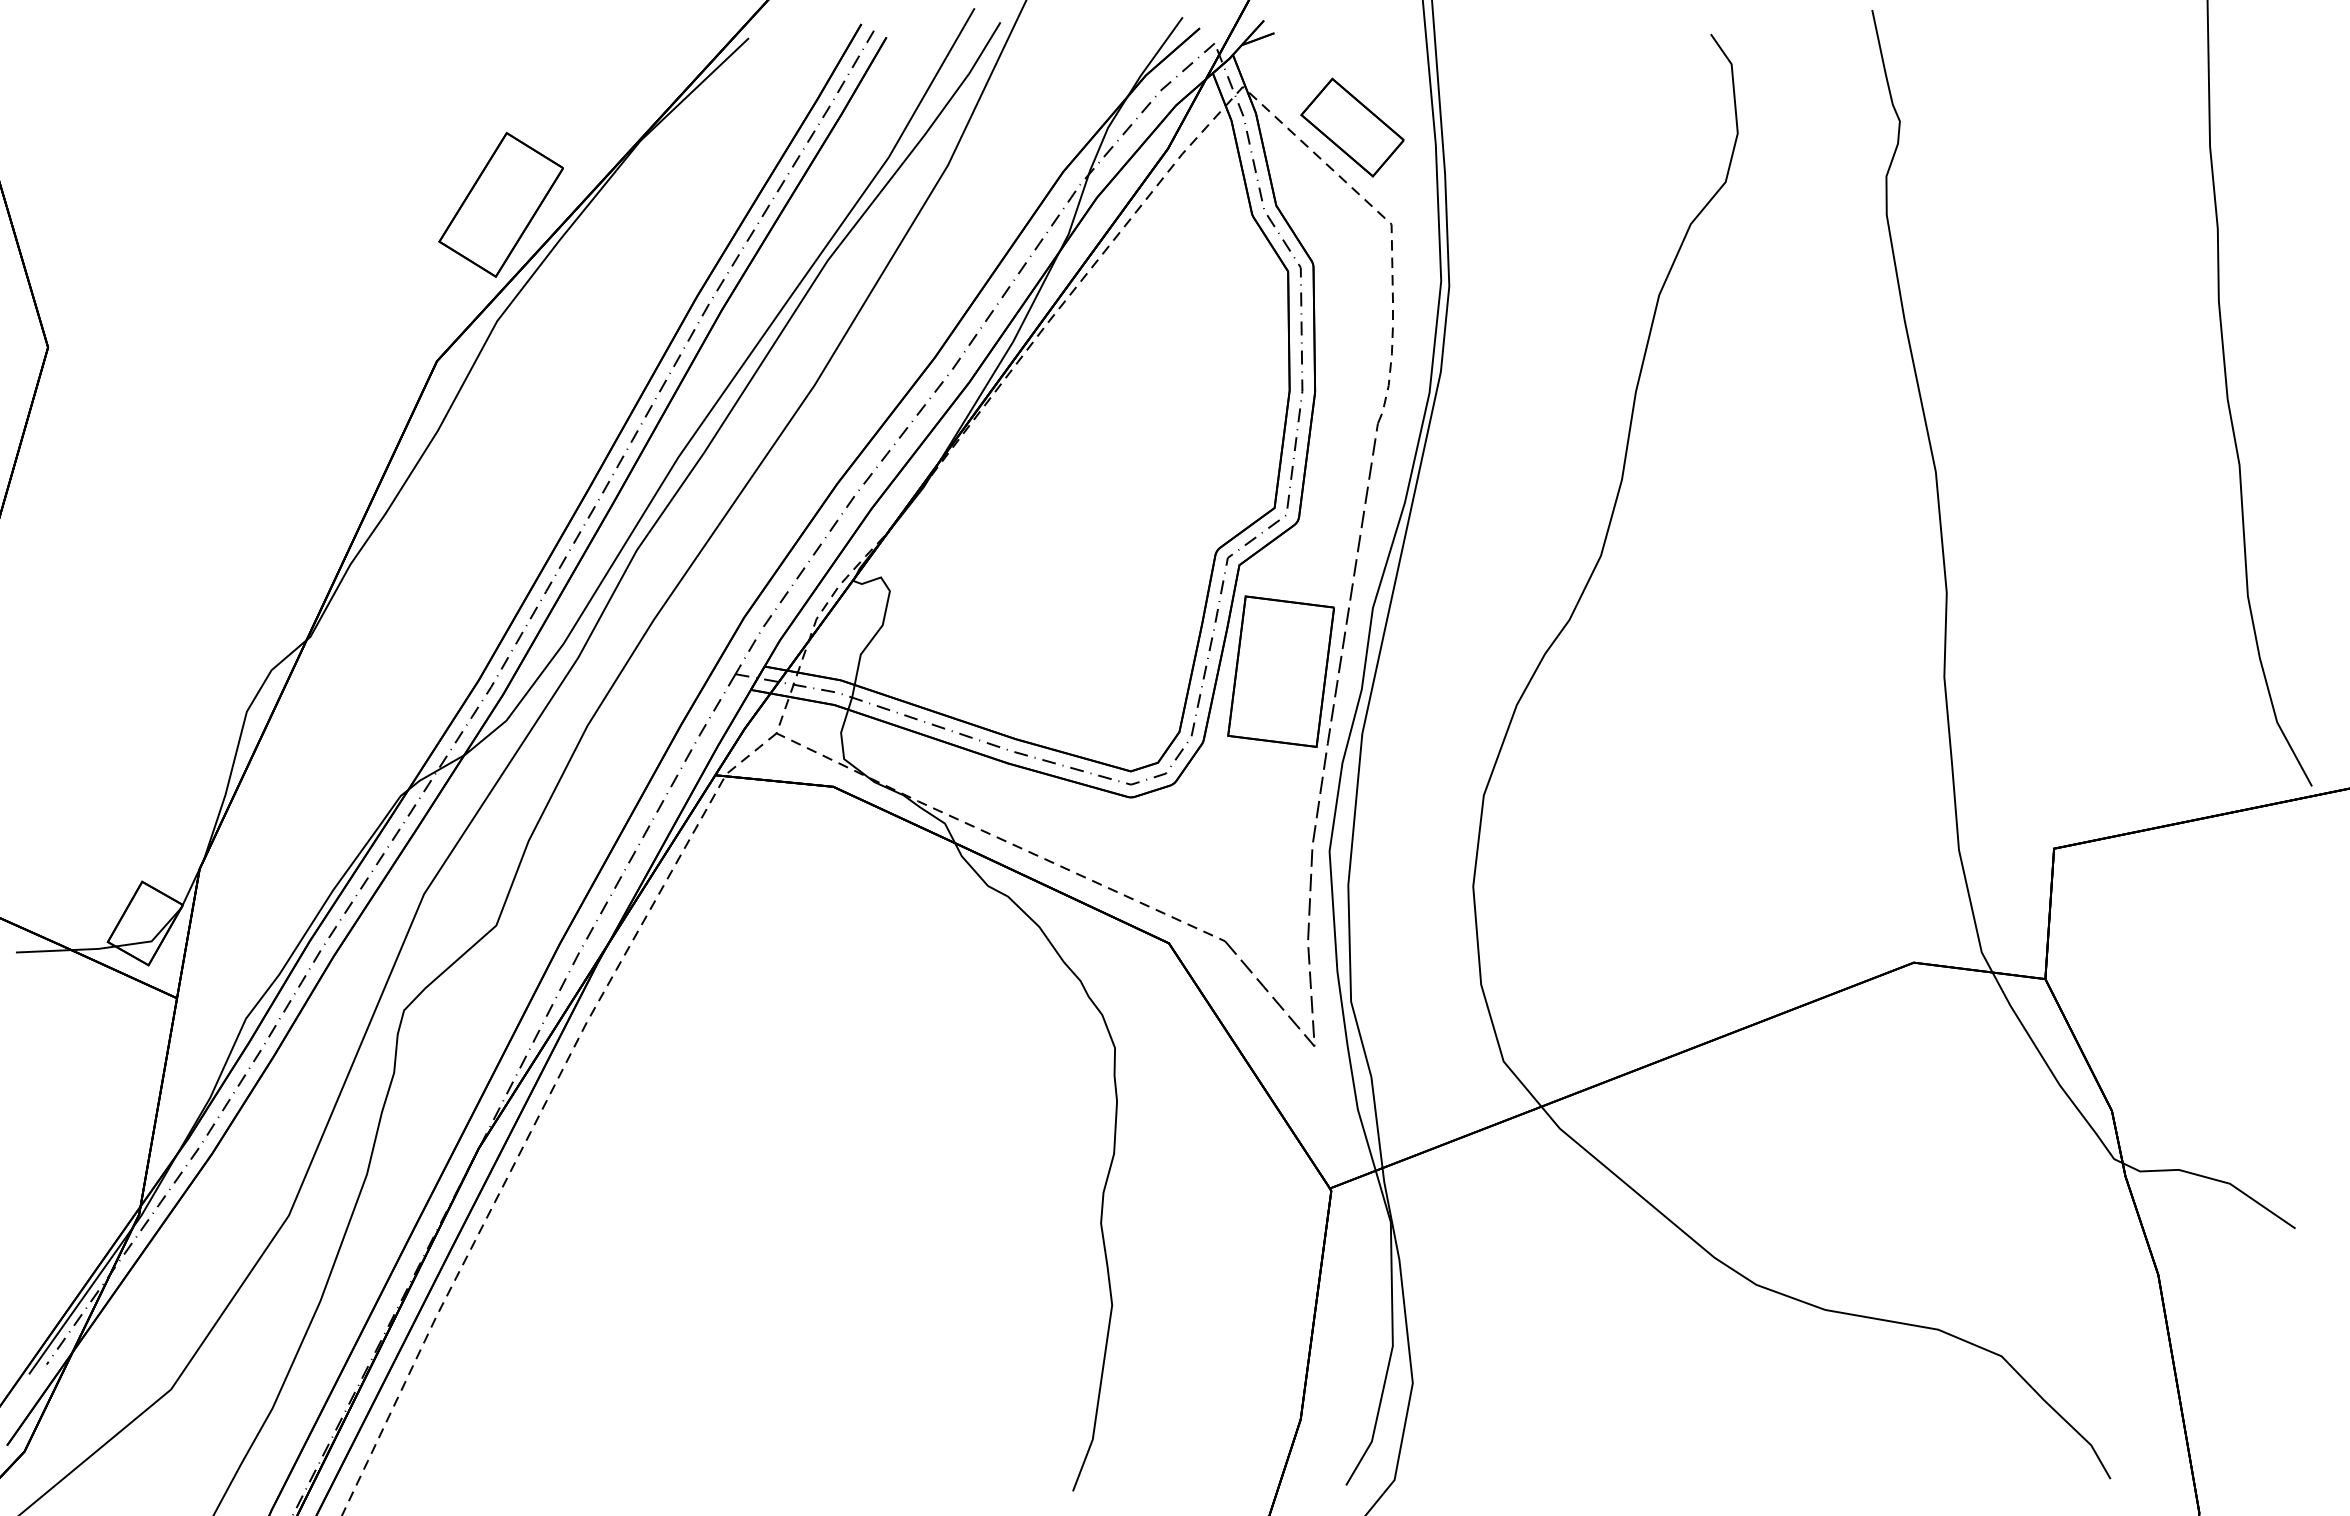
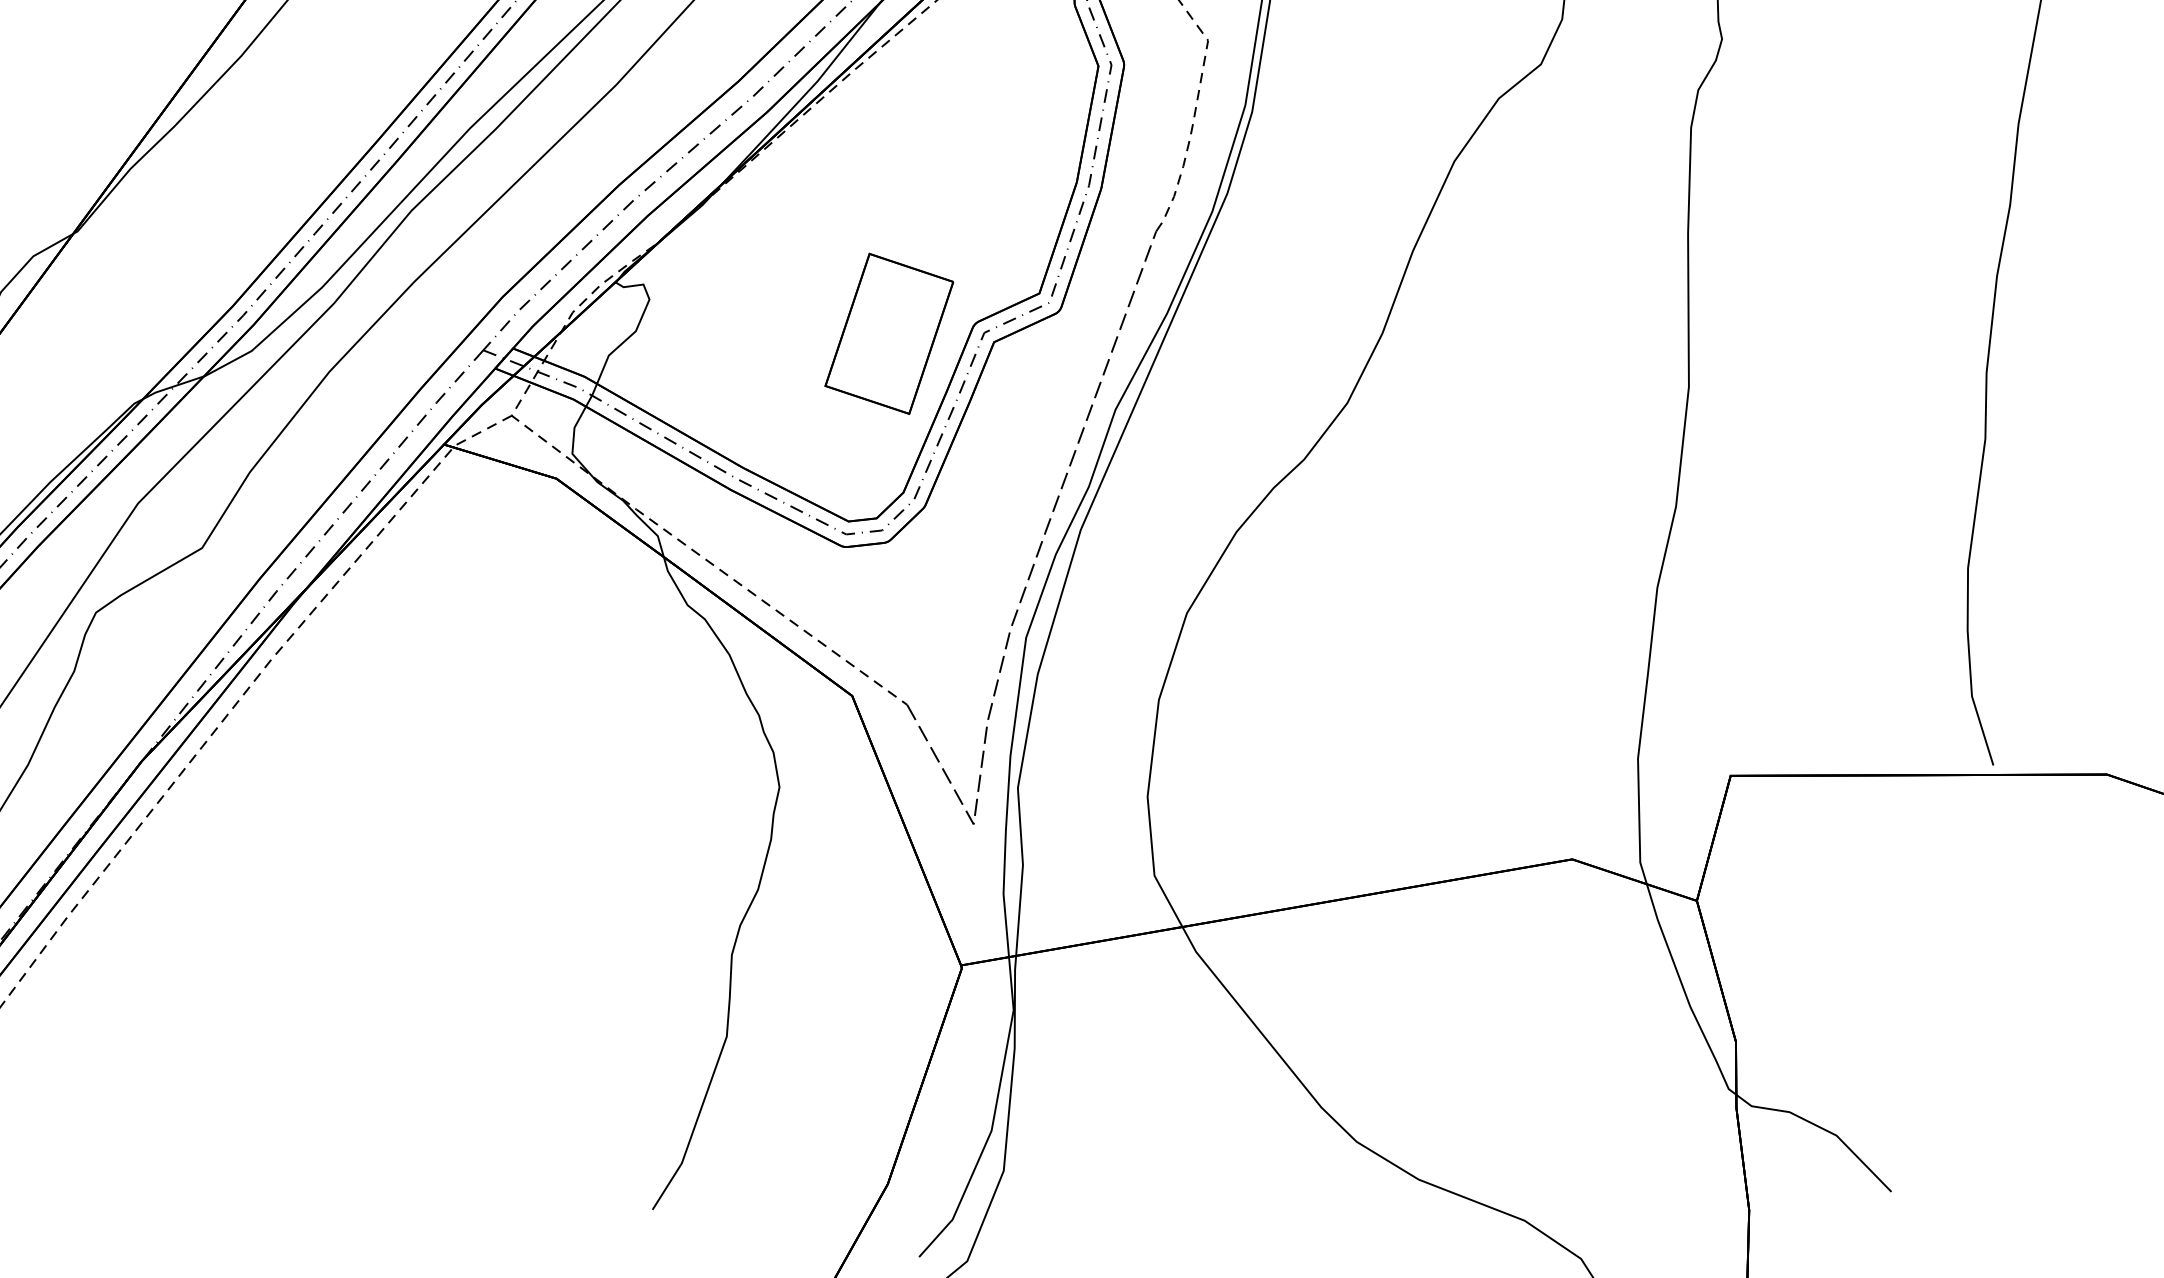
part: (1280, 671) -> (888, 333), moved

